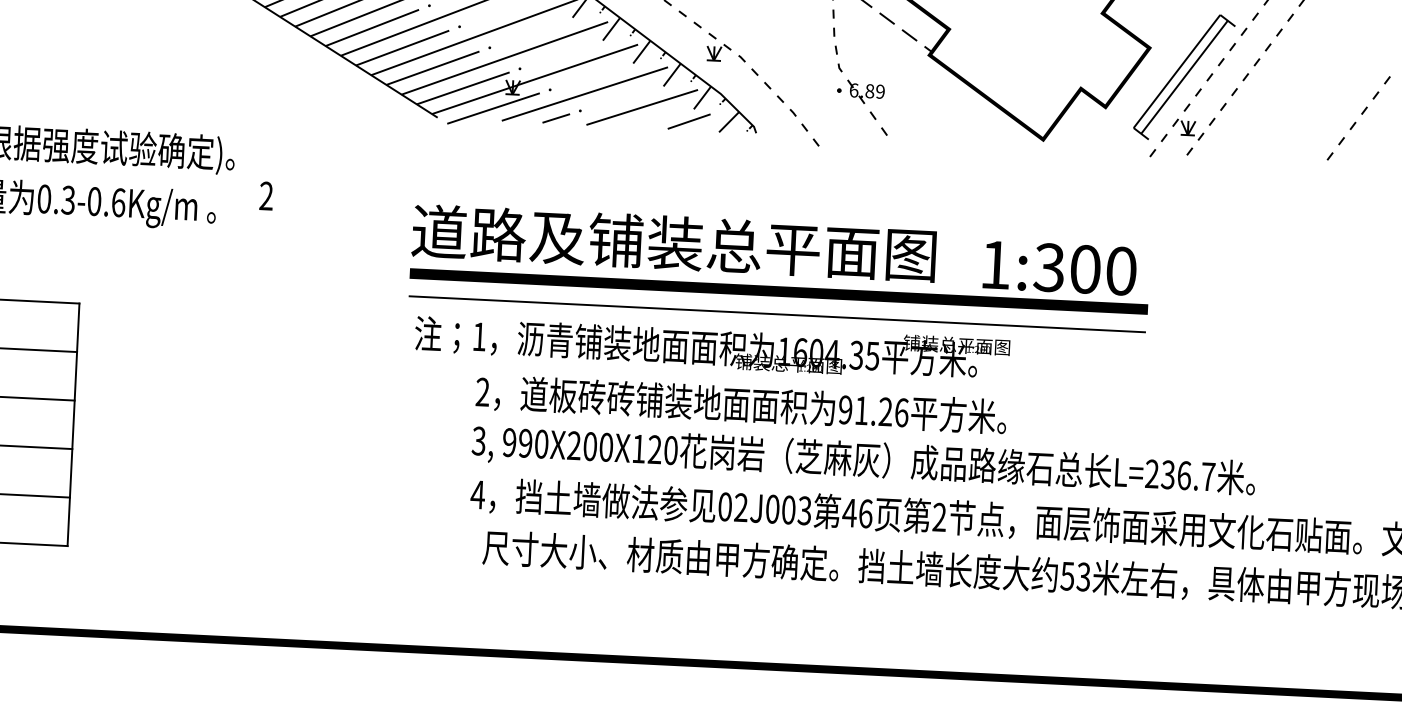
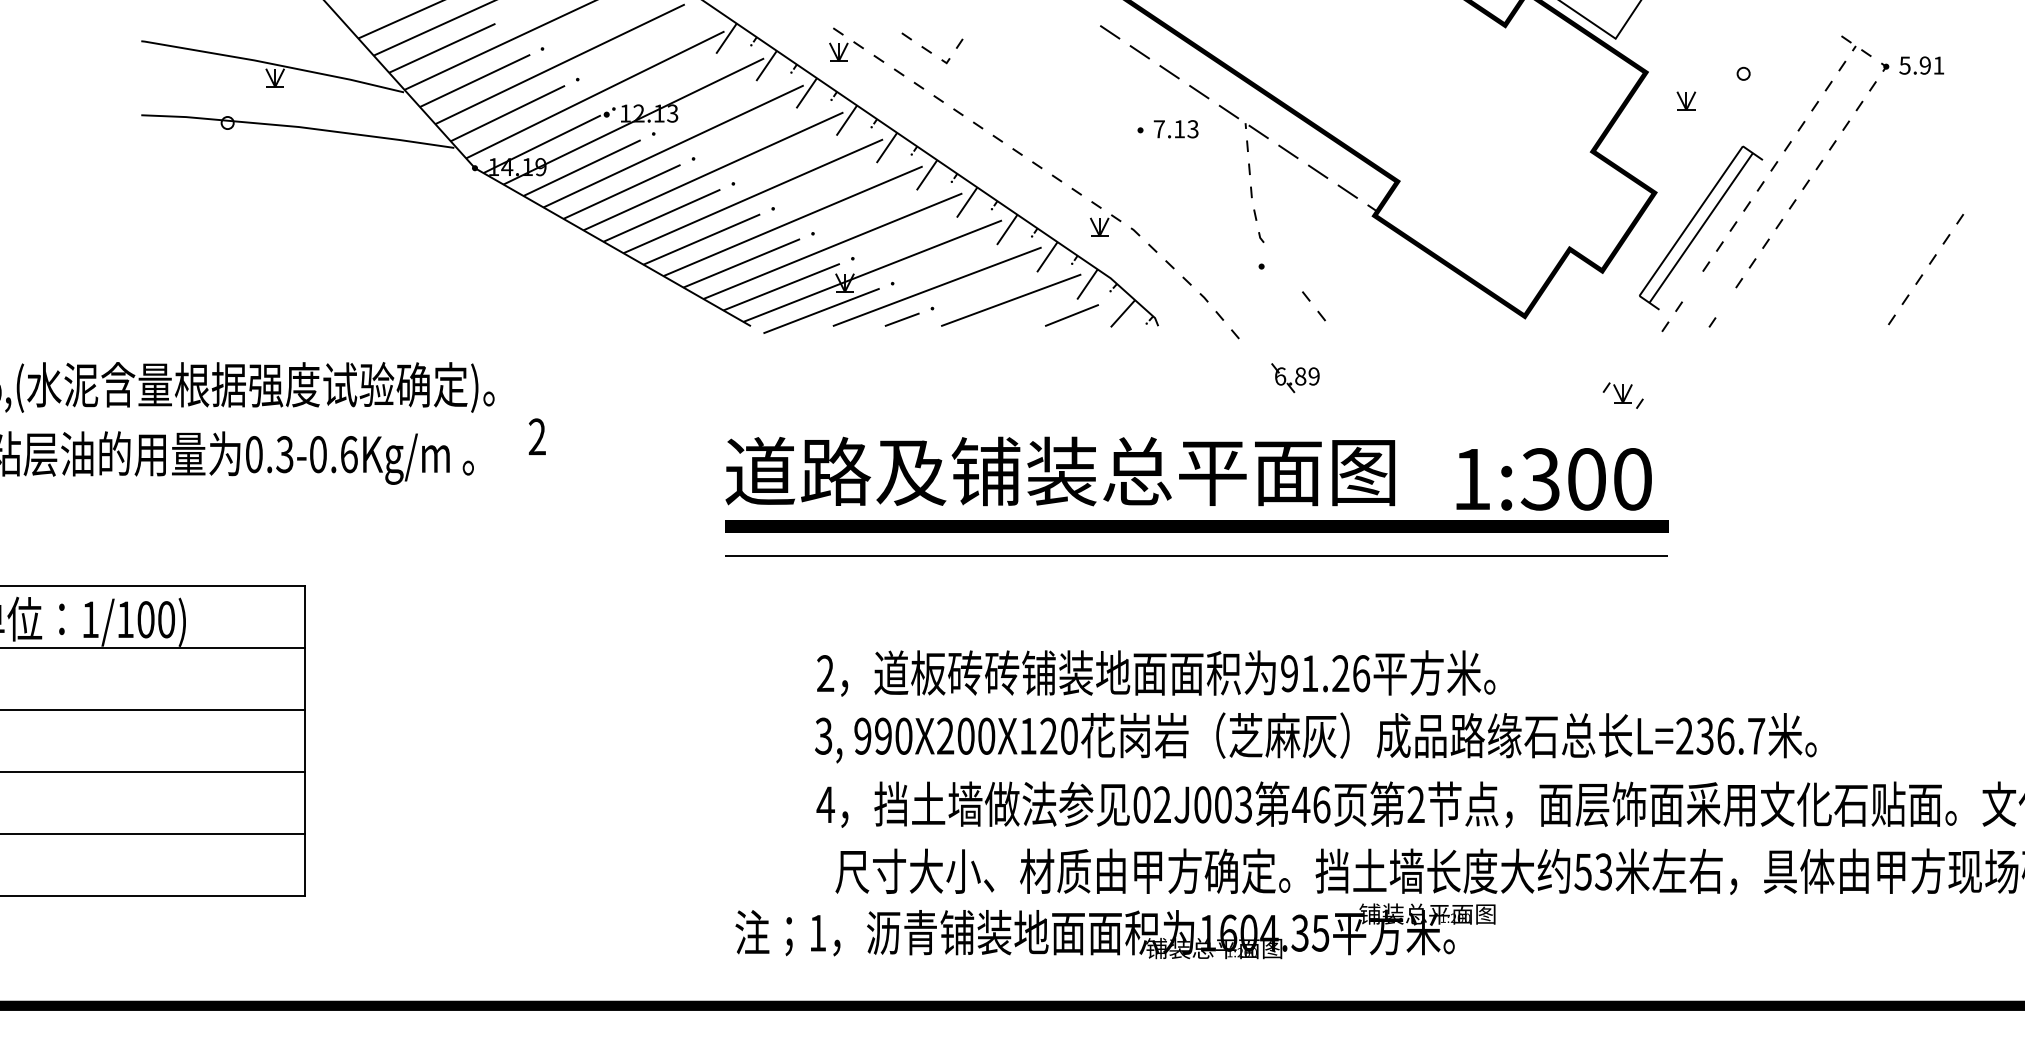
part: (865, 92) -> (1295, 378), moved
part: (1187, 129) -> (1622, 395), moved
text: (712, 346) -> (1115, 931), moved

